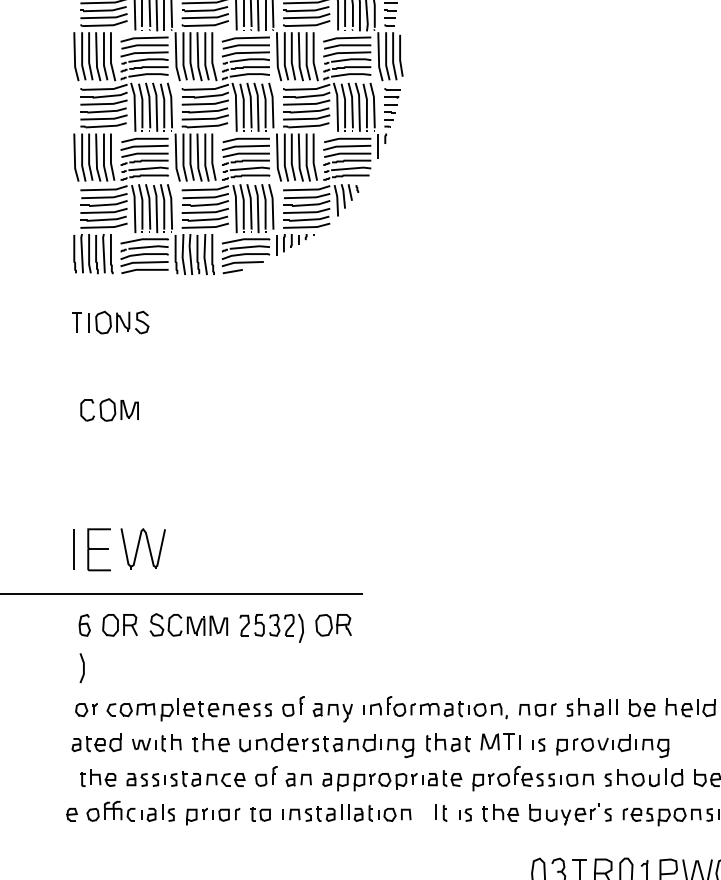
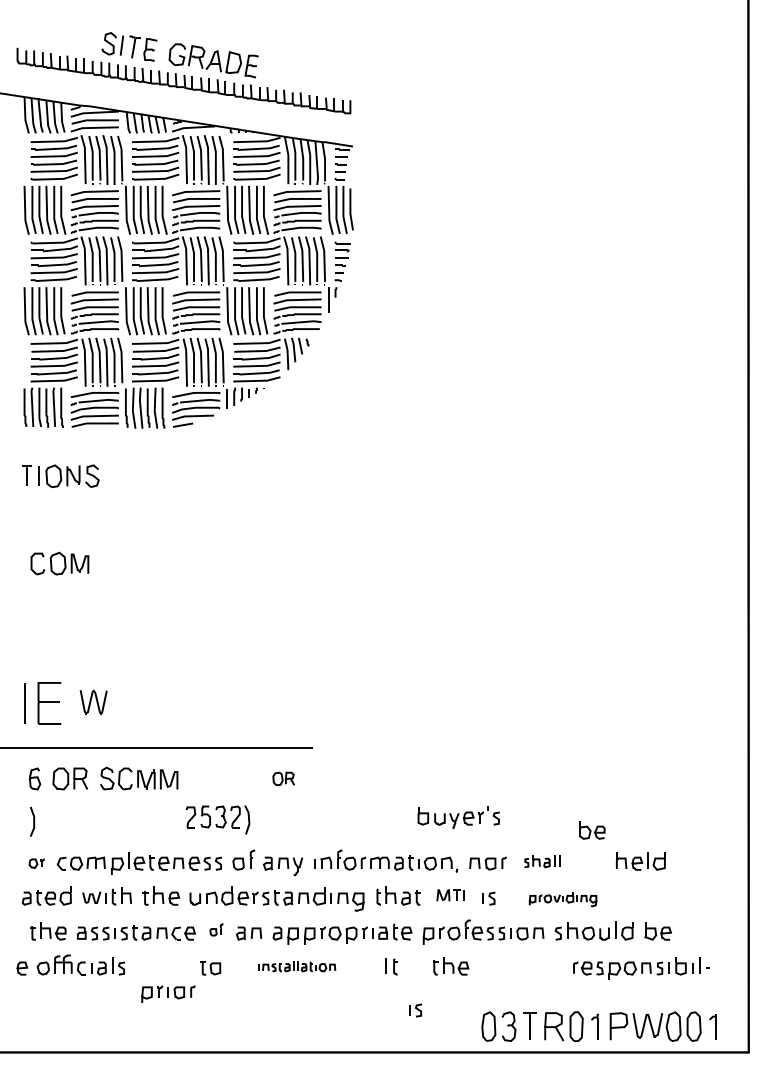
part: (143, 548) -> (93, 702), size x0.6
part: (333, 624) -> (283, 778), size x0.6
part: (271, 627) -> (217, 819), moved
part: (591, 707) -> (541, 861), size x0.7
part: (641, 707) -> (591, 830), moved
part: (86, 709) -> (36, 863), size x0.7
part: (500, 740) -> (450, 894), size x0.7
part: (612, 745) -> (562, 899), size x0.6
part: (266, 775) -> (216, 929), size x0.6
part: (346, 812) -> (296, 966), size x0.6
part: (570, 813) -> (458, 817), moved
part: (465, 814) -> (415, 1010), moved
part: (213, 815) -> (168, 993), moved

